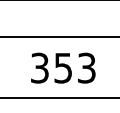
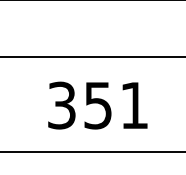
text: (86, 67) -> (134, 104), 353 -> 351

